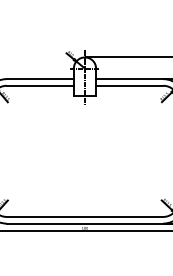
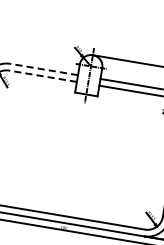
line: (40, 79) -> (44, 69), solid -> dashed
line: (40, 85) -> (43, 76), solid -> dashed

